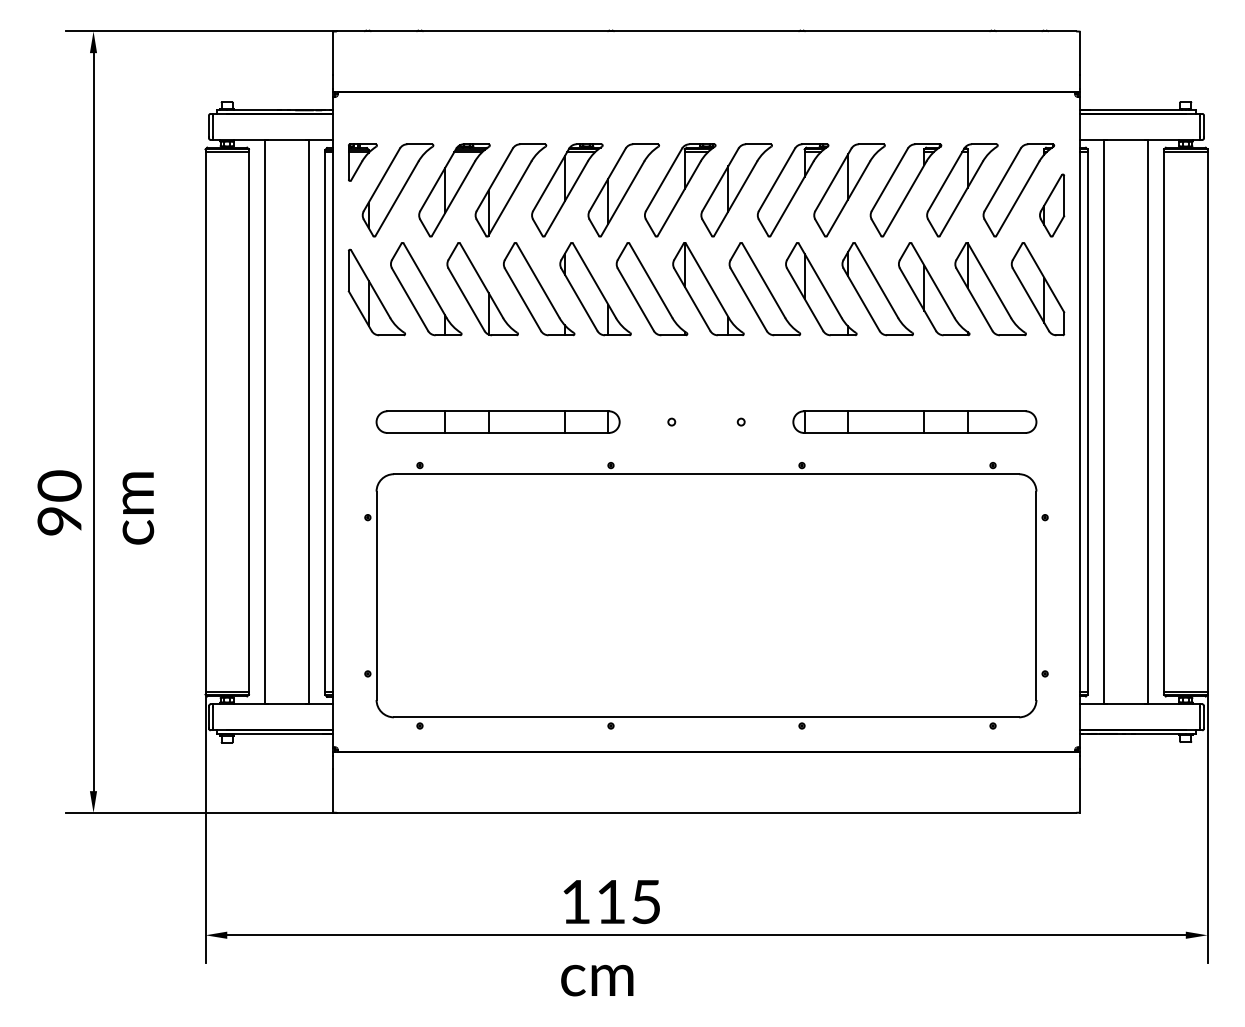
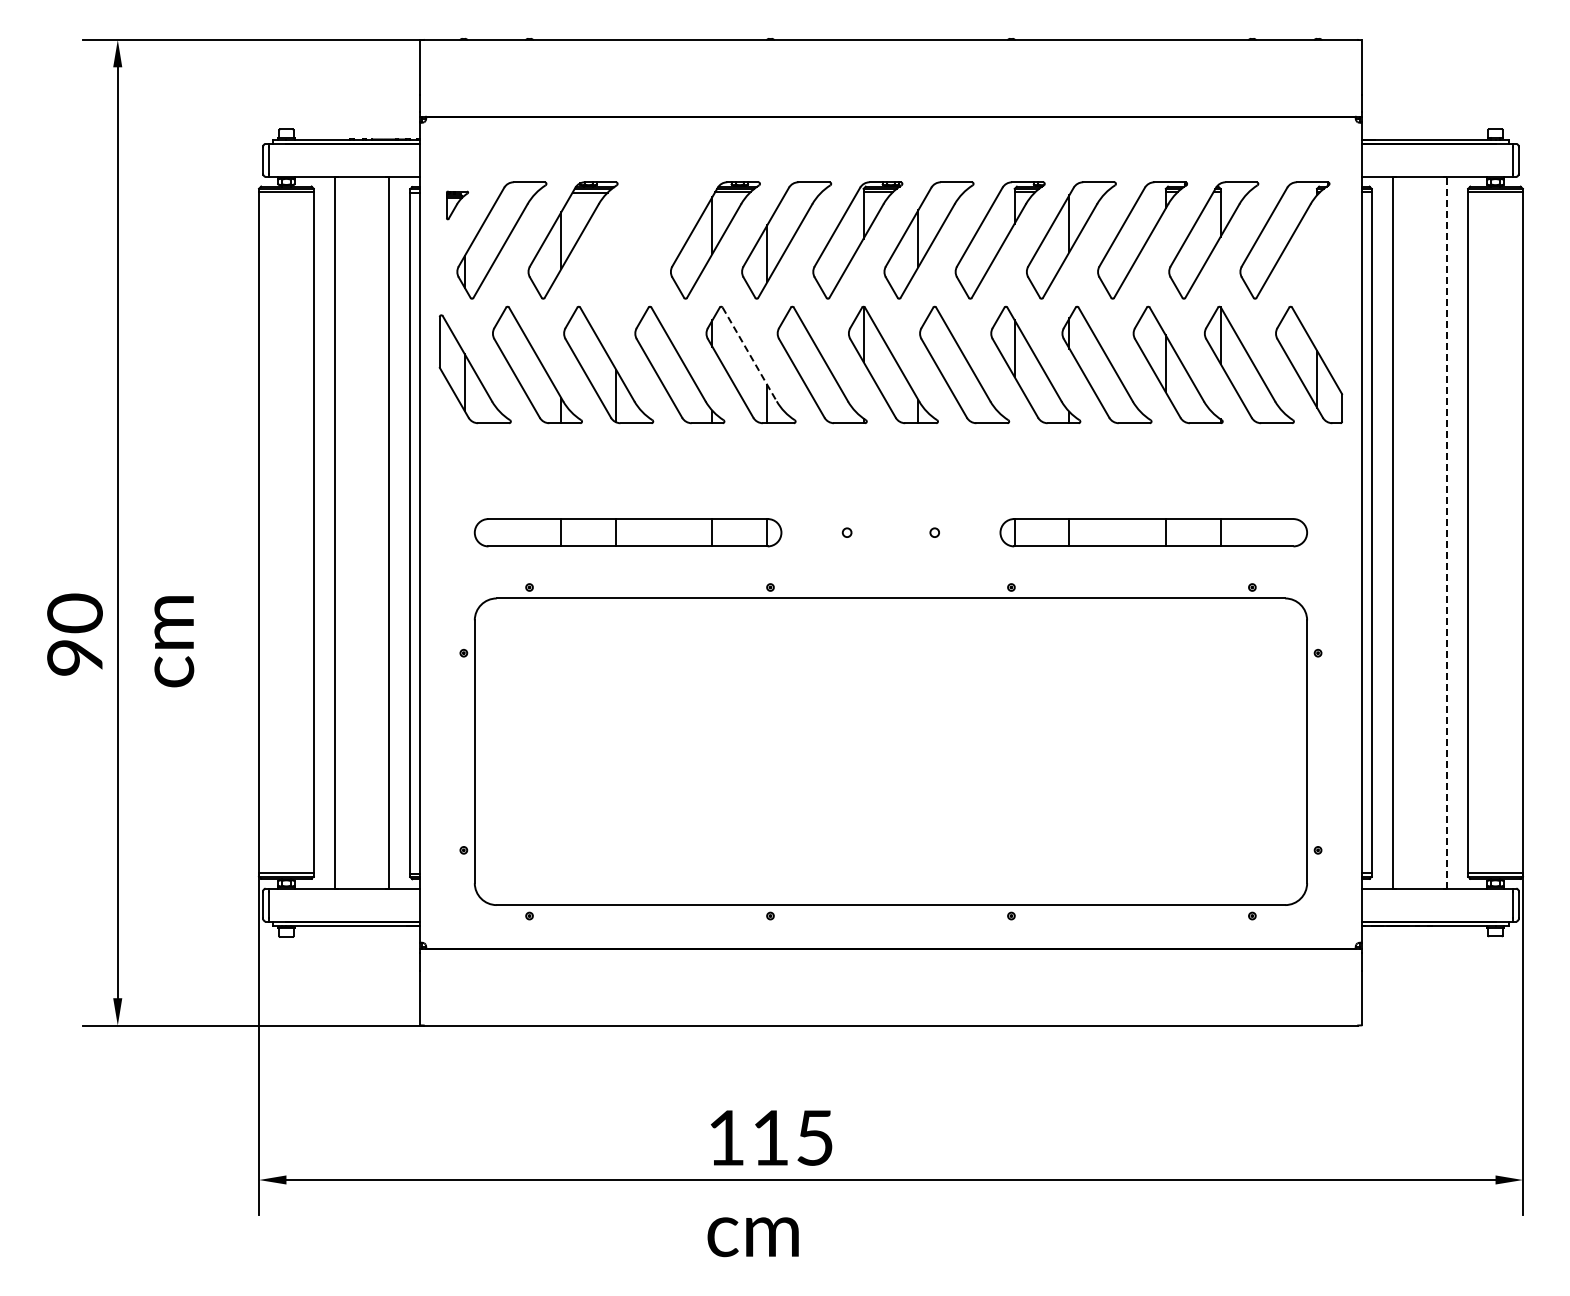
part: (362, 162) -> (457, 205), size x0.6
part: (510, 190) -> (643, 240), removed
part: (1051, 205) -> (1326, 259), removed
line: (594, 280) -> (749, 354), solid -> dashed
line: (1147, 421) -> (1447, 532), solid -> dashed

